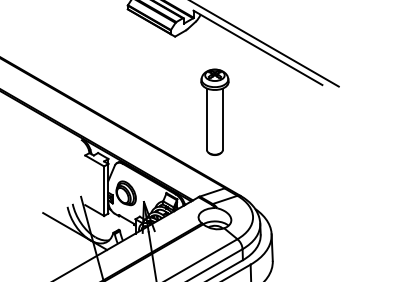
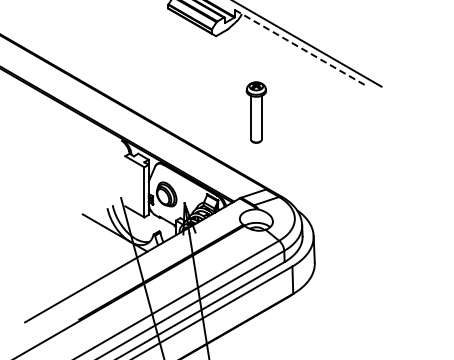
line: (258, 47) -> (300, 47), solid -> dashed
part: (215, 112) -> (256, 112), size x0.7

